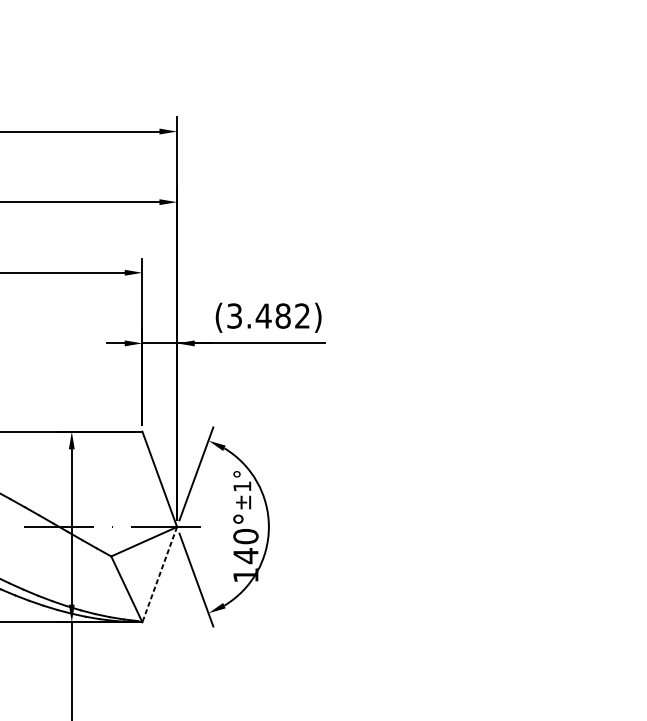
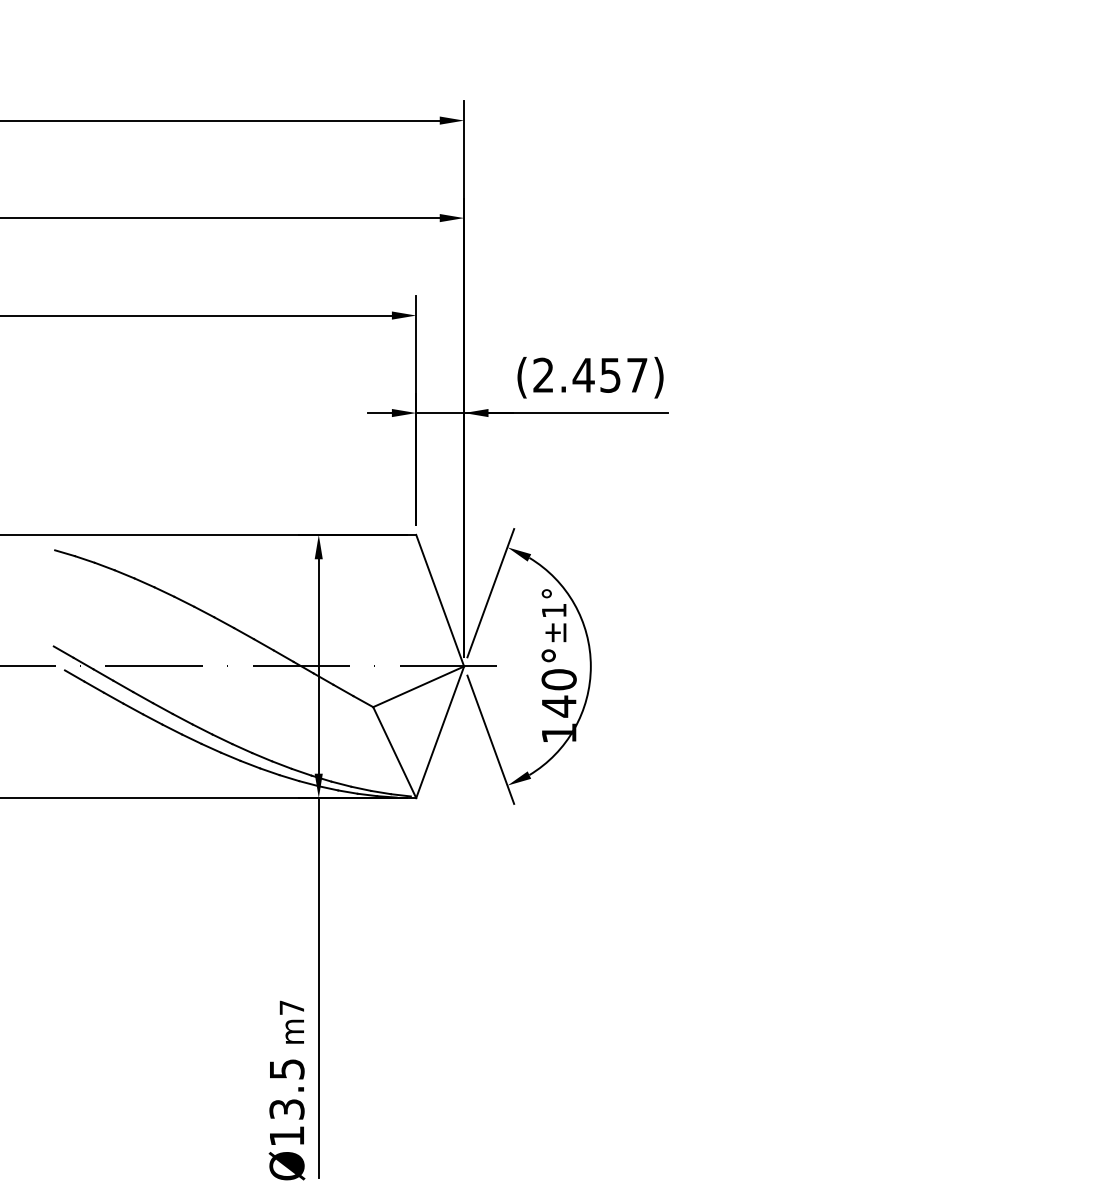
text: (268, 315) -> (590, 374), (3.482) -> (2.457)
line: (159, 574) -> (440, 732), dashed -> solid

